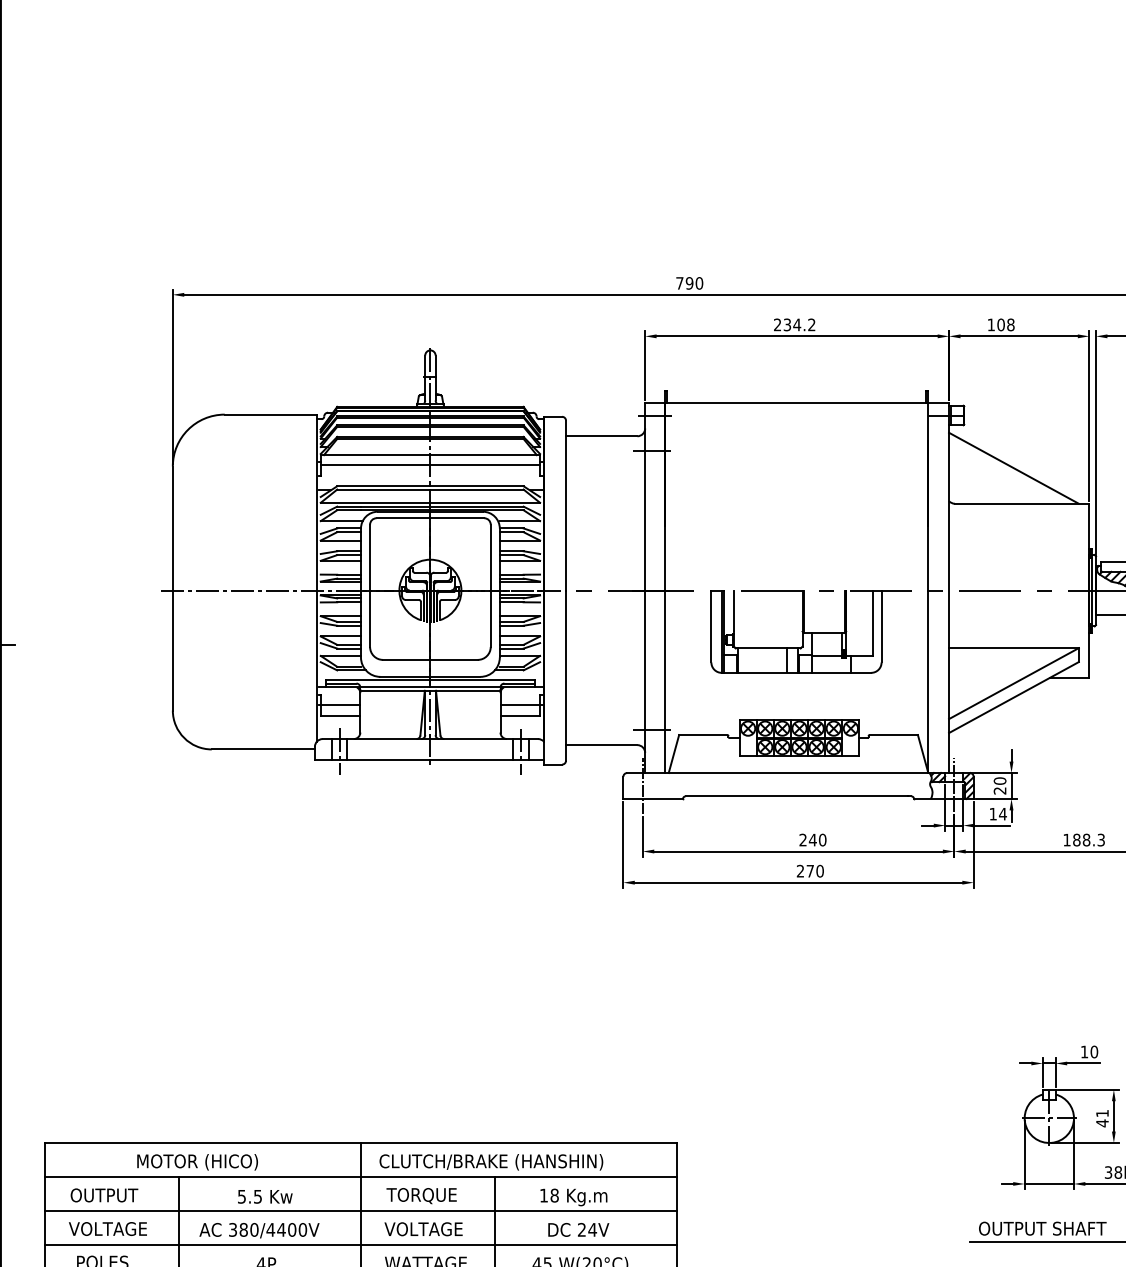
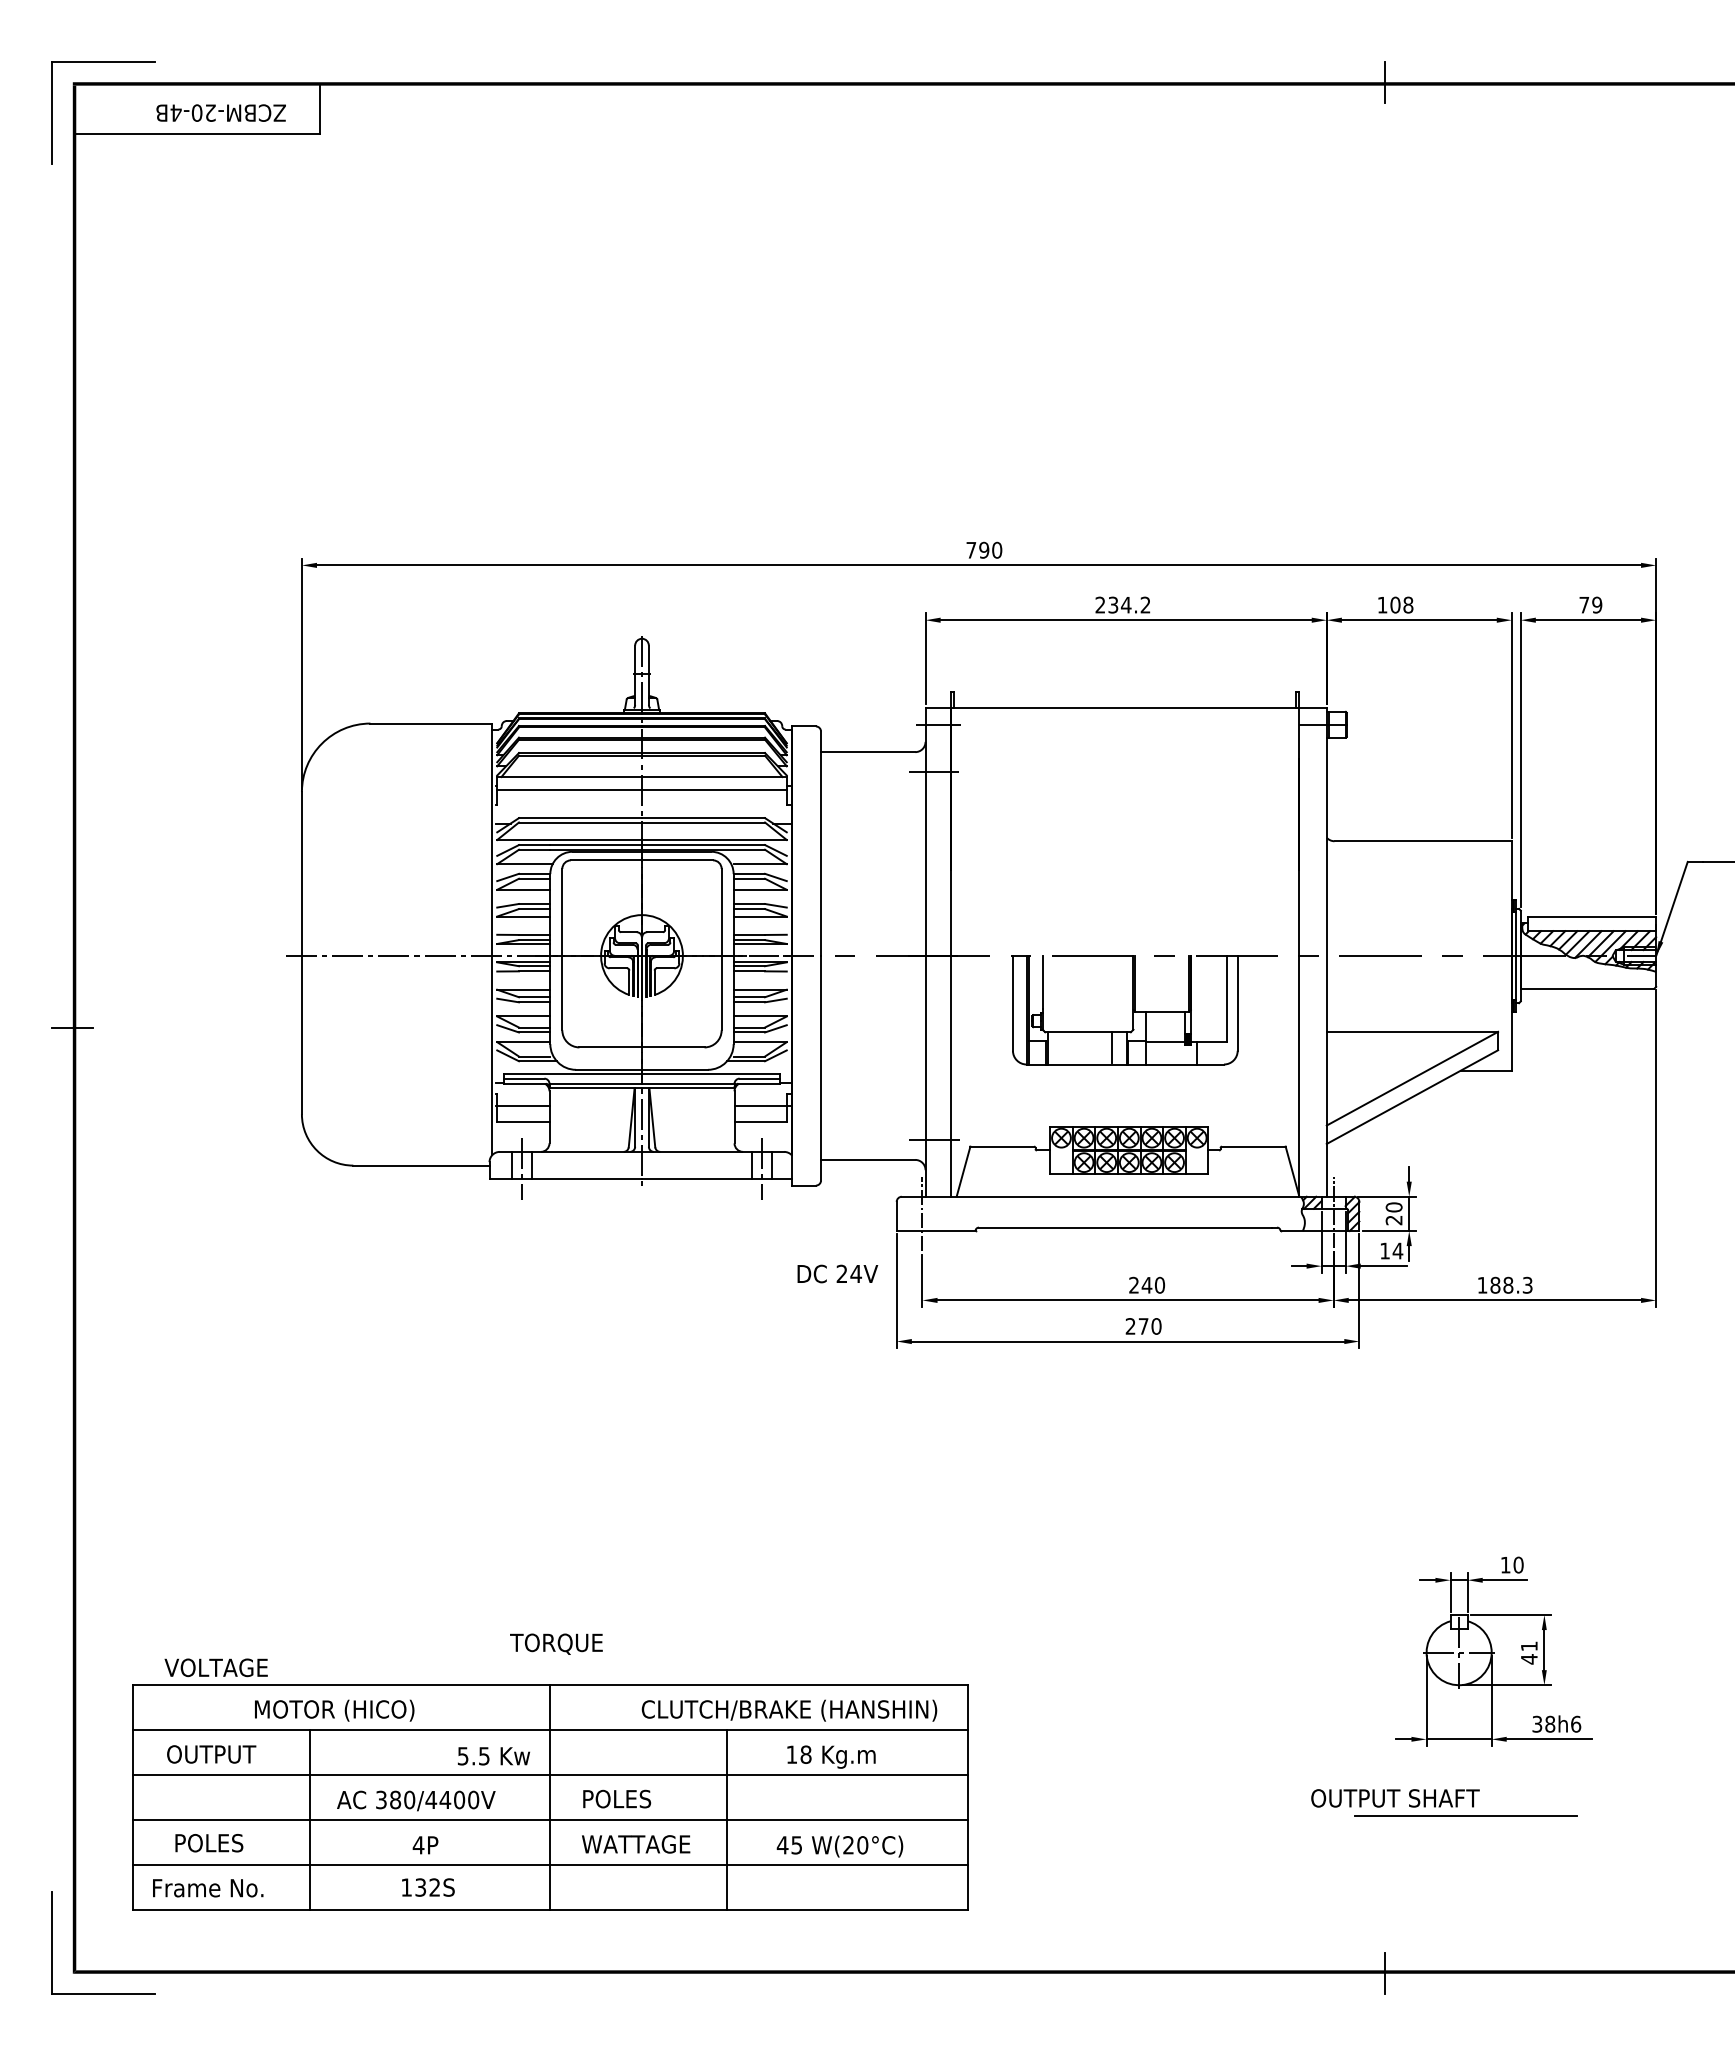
line: (1013, 468) -> (1412, 794), removed
text: (491, 1162) -> (789, 1710), moved
text: (421, 1195) -> (556, 1643), moved
text: (265, 1196) -> (494, 1756), moved
text: (107, 1228) -> (215, 1667), moved
text: (423, 1228) -> (632, 1798), VOLTAGE -> POLES
text: (1042, 1228) -> (1395, 1798), moved
text: (578, 1229) -> (837, 1273), moved

